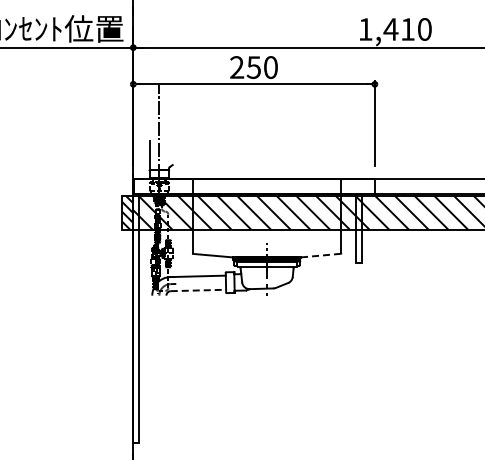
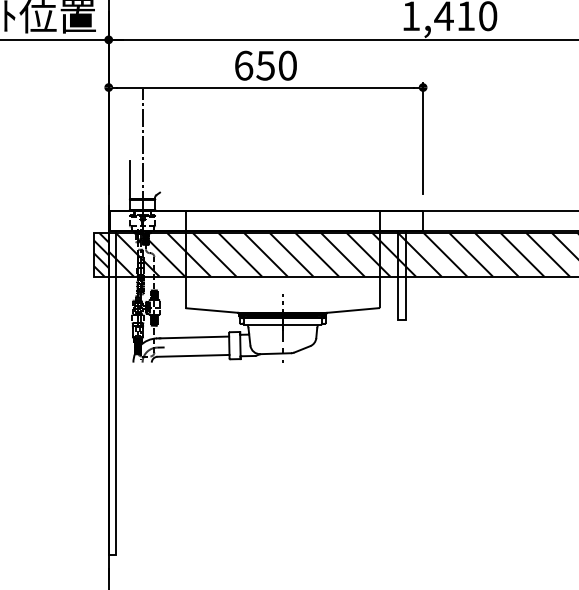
text: (237, 67) -> (244, 65), 250 -> 650
line: (320, 255) -> (352, 310), dashed -> solid
line: (198, 290) -> (193, 355), dashed -> solid

